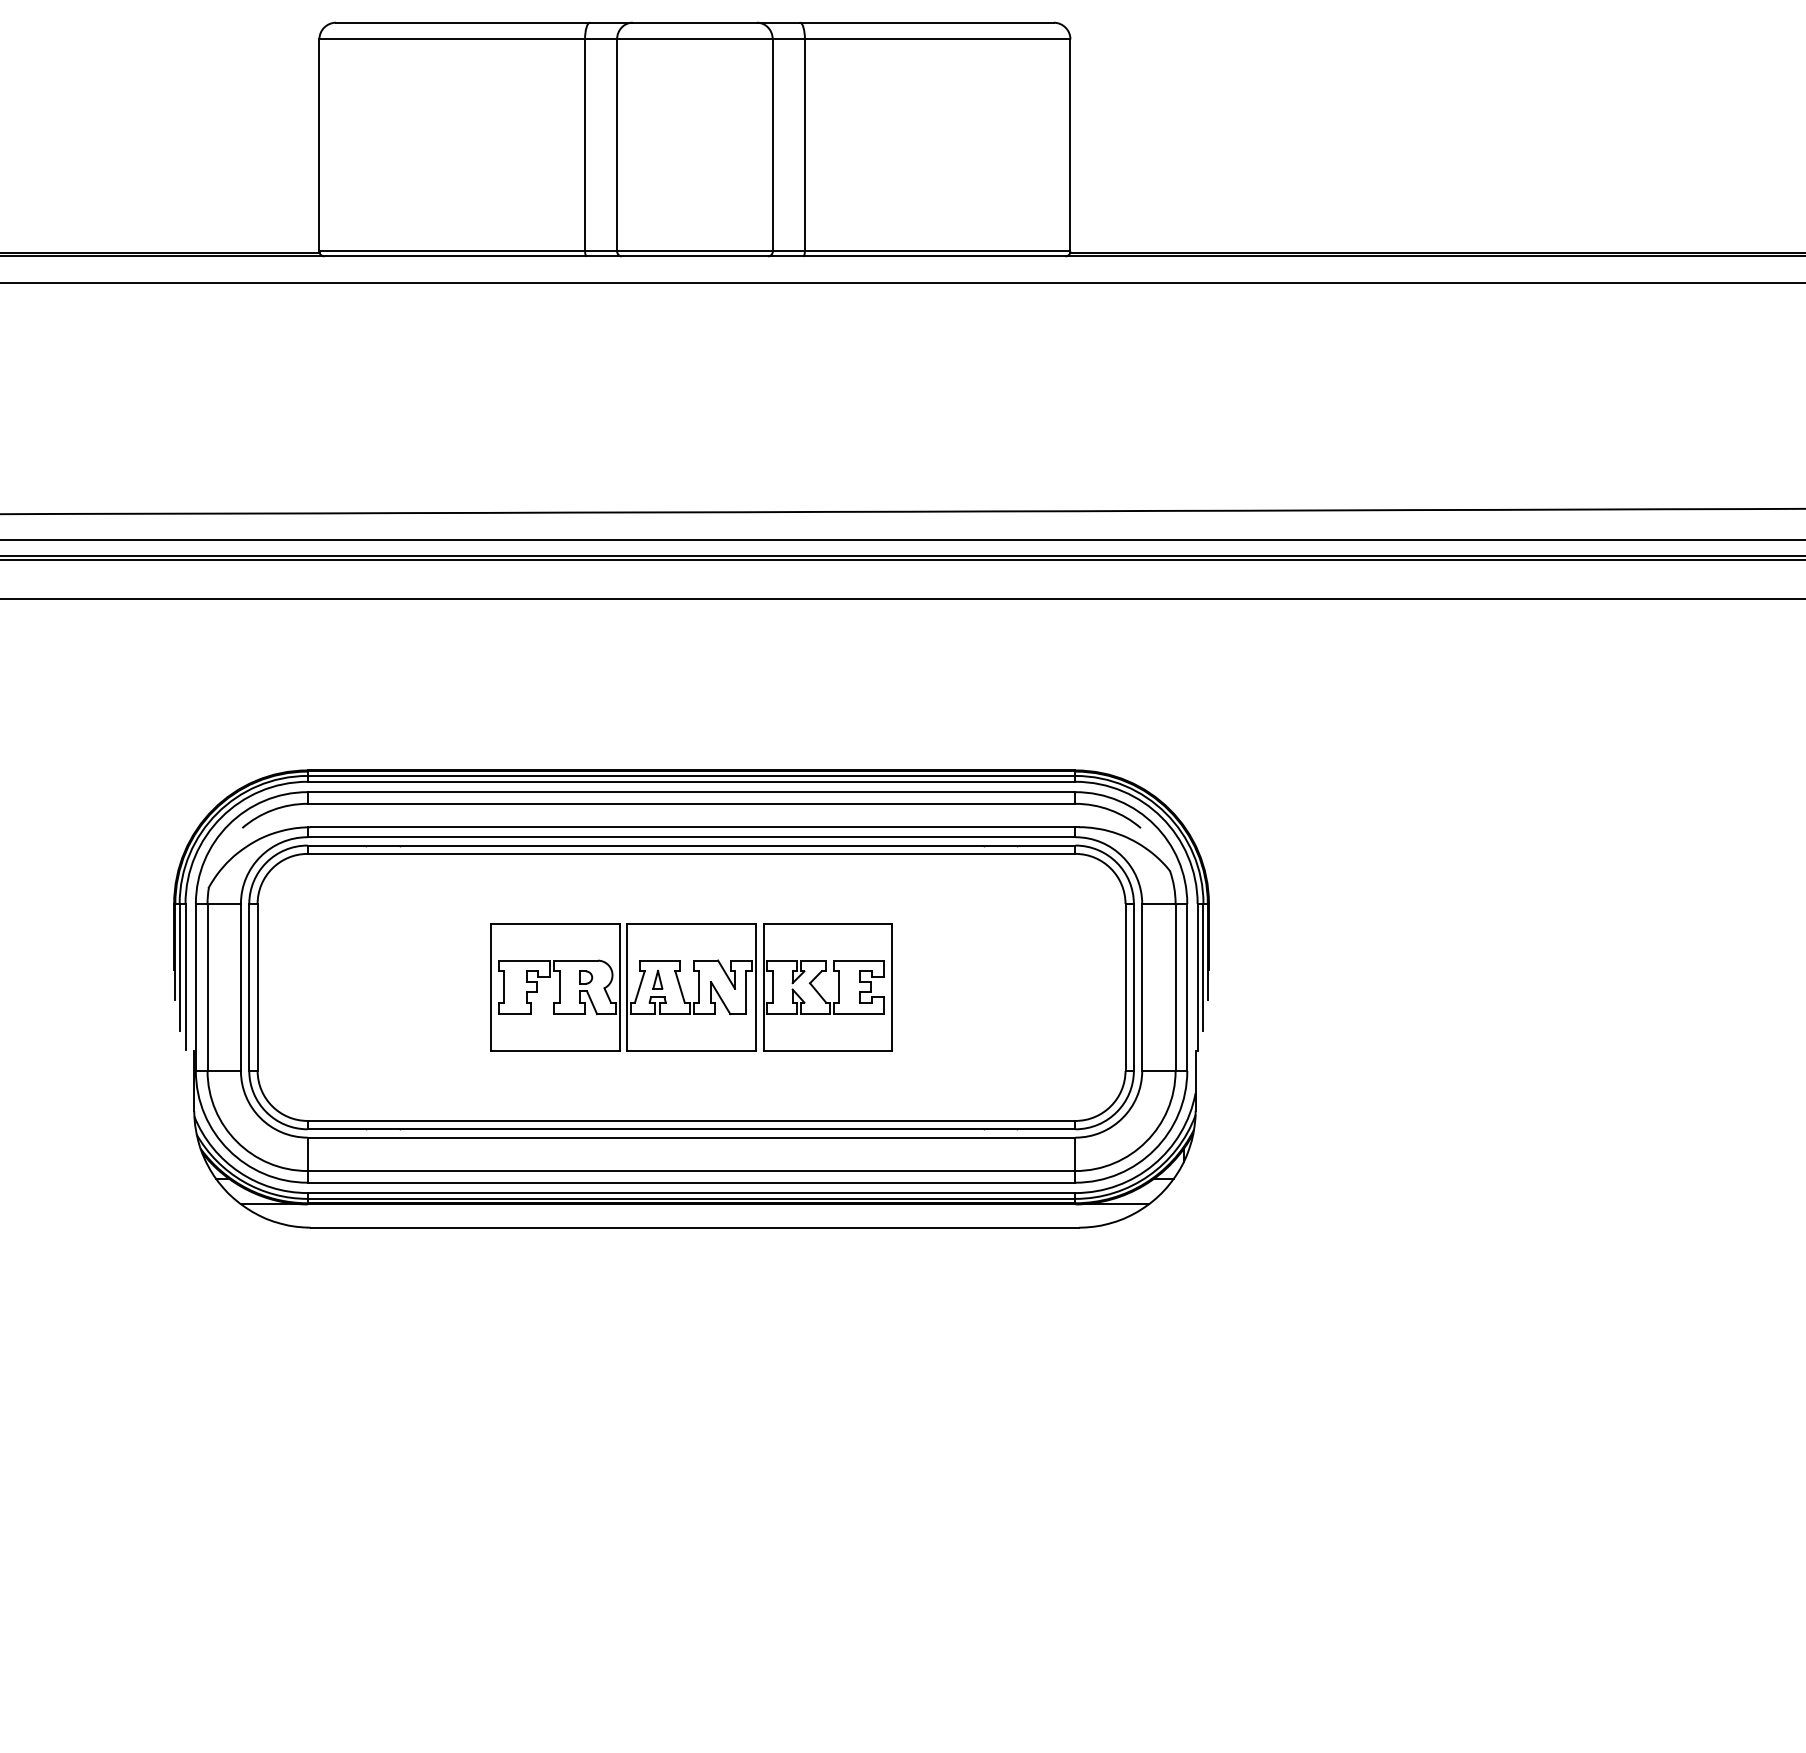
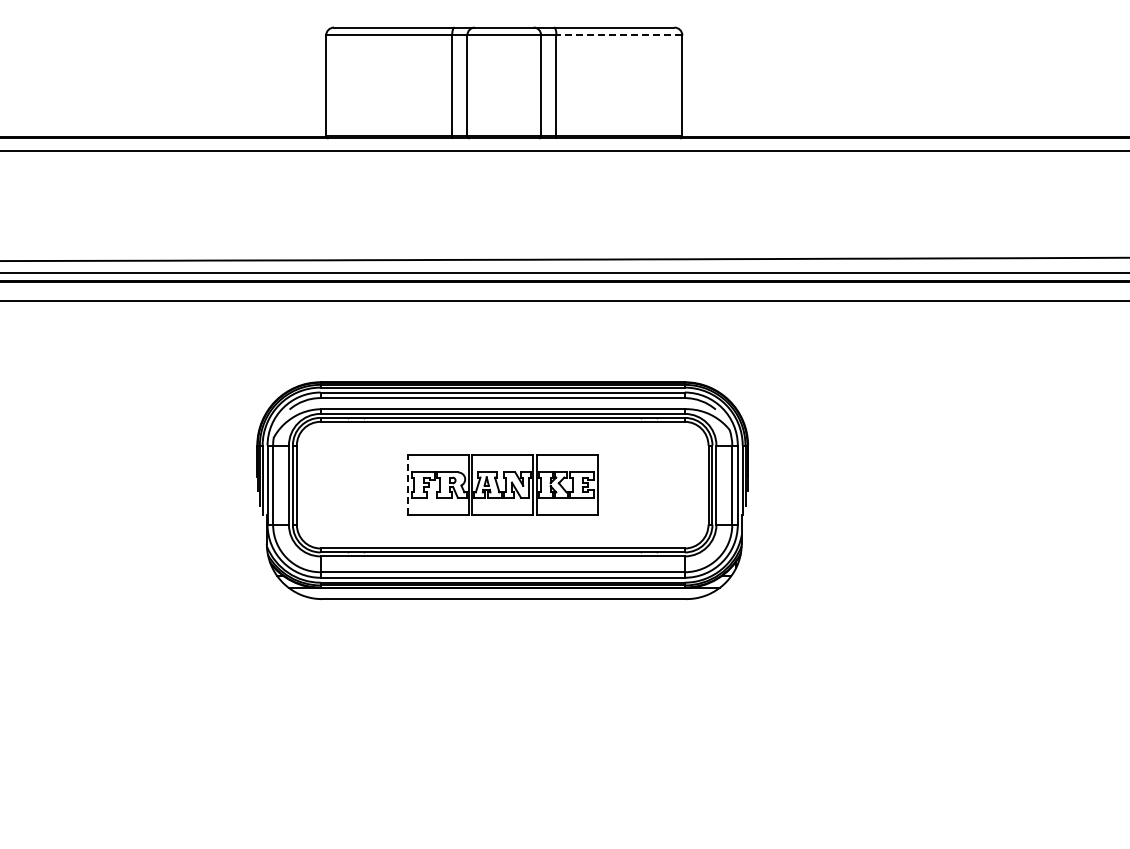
line: (937, 39) -> (619, 35), solid -> dashed
line: (490, 986) -> (407, 484), solid -> dashed

